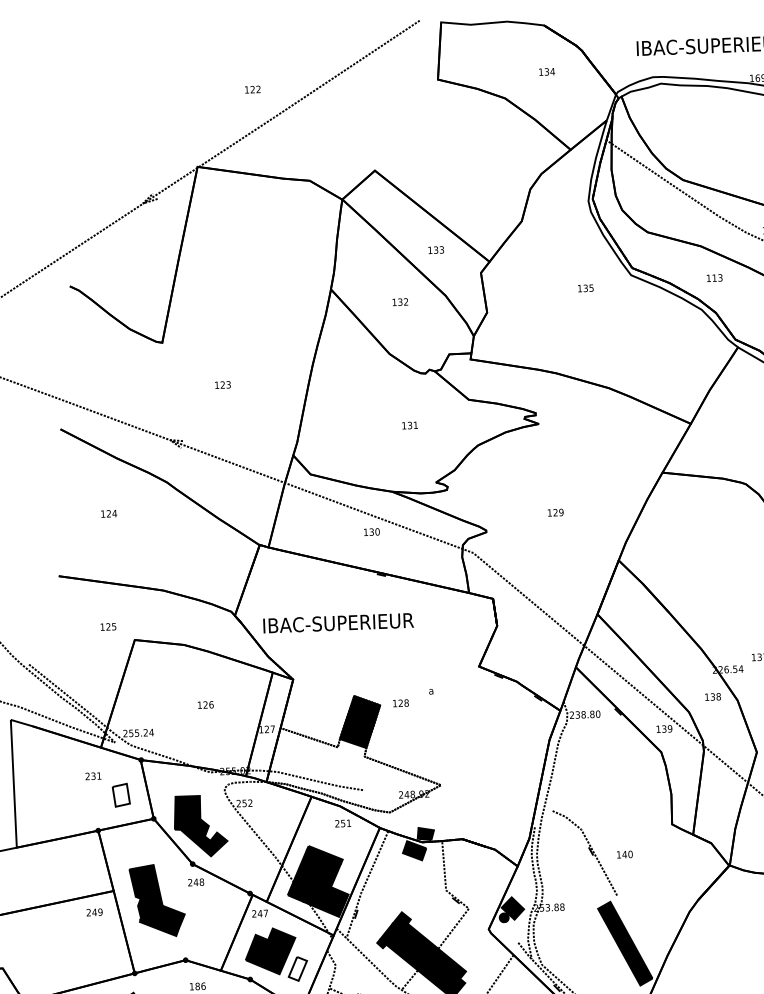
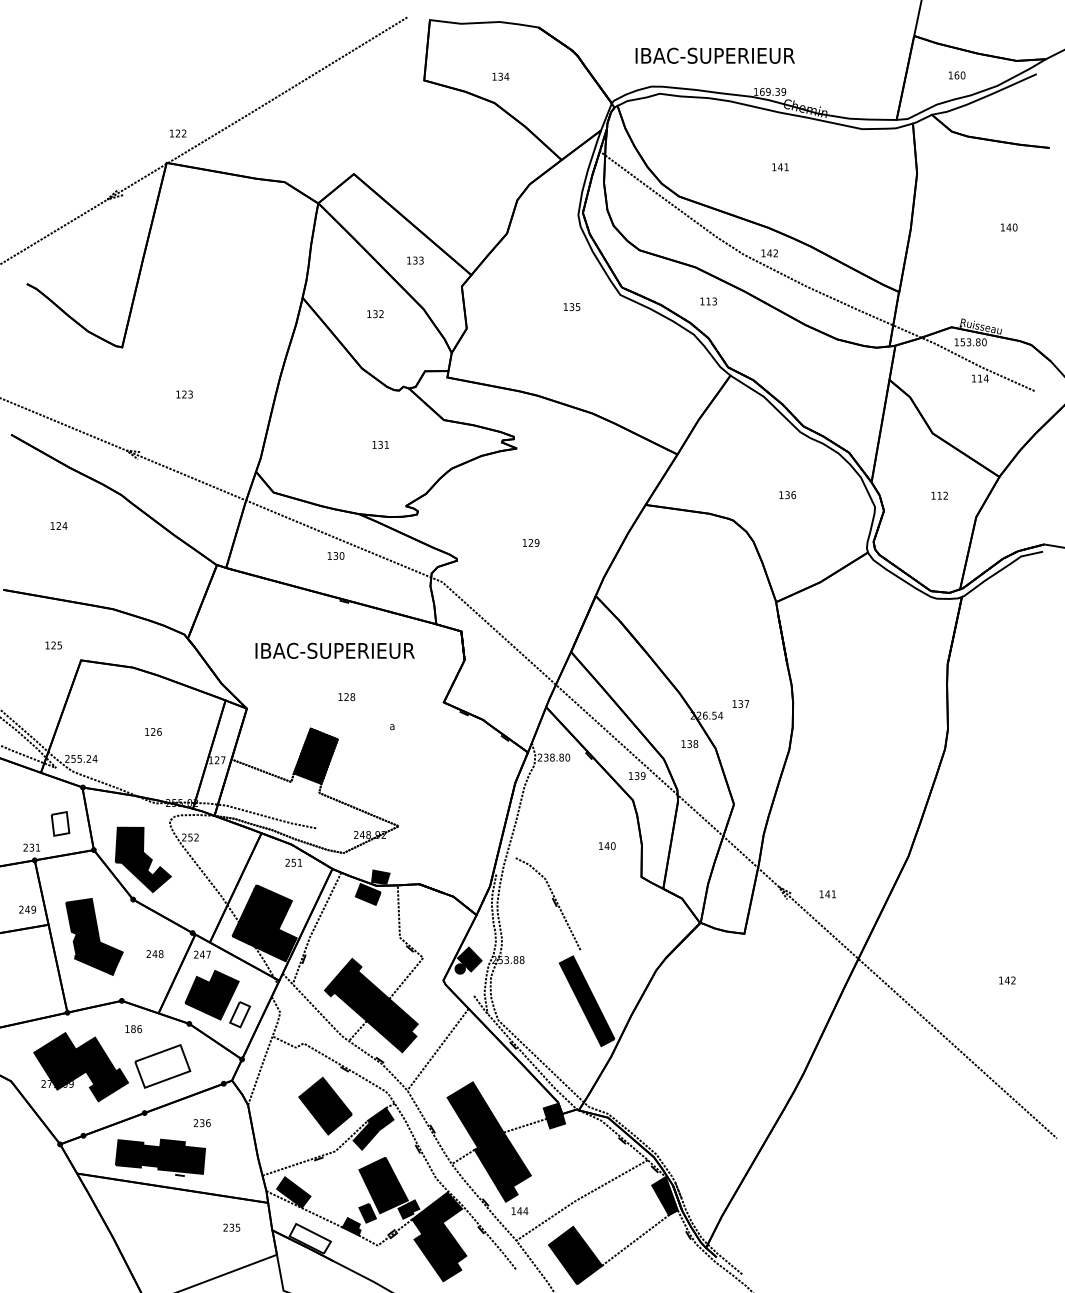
text: (546, 71) -> (500, 76), moved
text: (253, 89) -> (178, 133), moved
text: (337, 622) -> (334, 650), moved
text: (400, 702) -> (346, 696), moved
text: (93, 776) -> (31, 847), moved
text: (625, 854) -> (607, 846), moved
text: (195, 882) -> (154, 954), moved
text: (94, 912) -> (27, 909), moved

